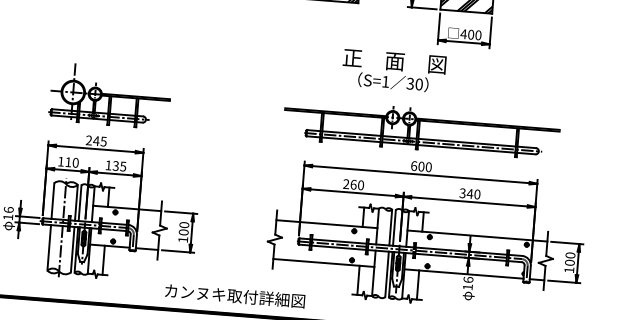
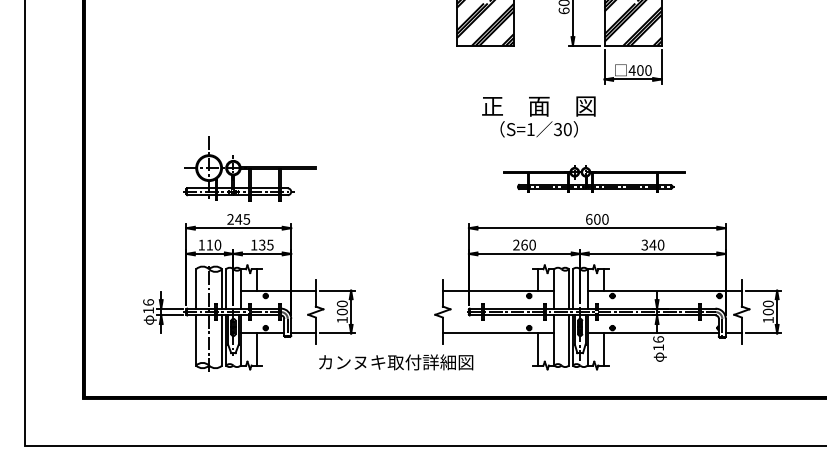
text: (393, 70) -> (538, 116), moved
part: (421, 129) -> (594, 178), size x0.6
text: (235, 296) -> (396, 362), moved

